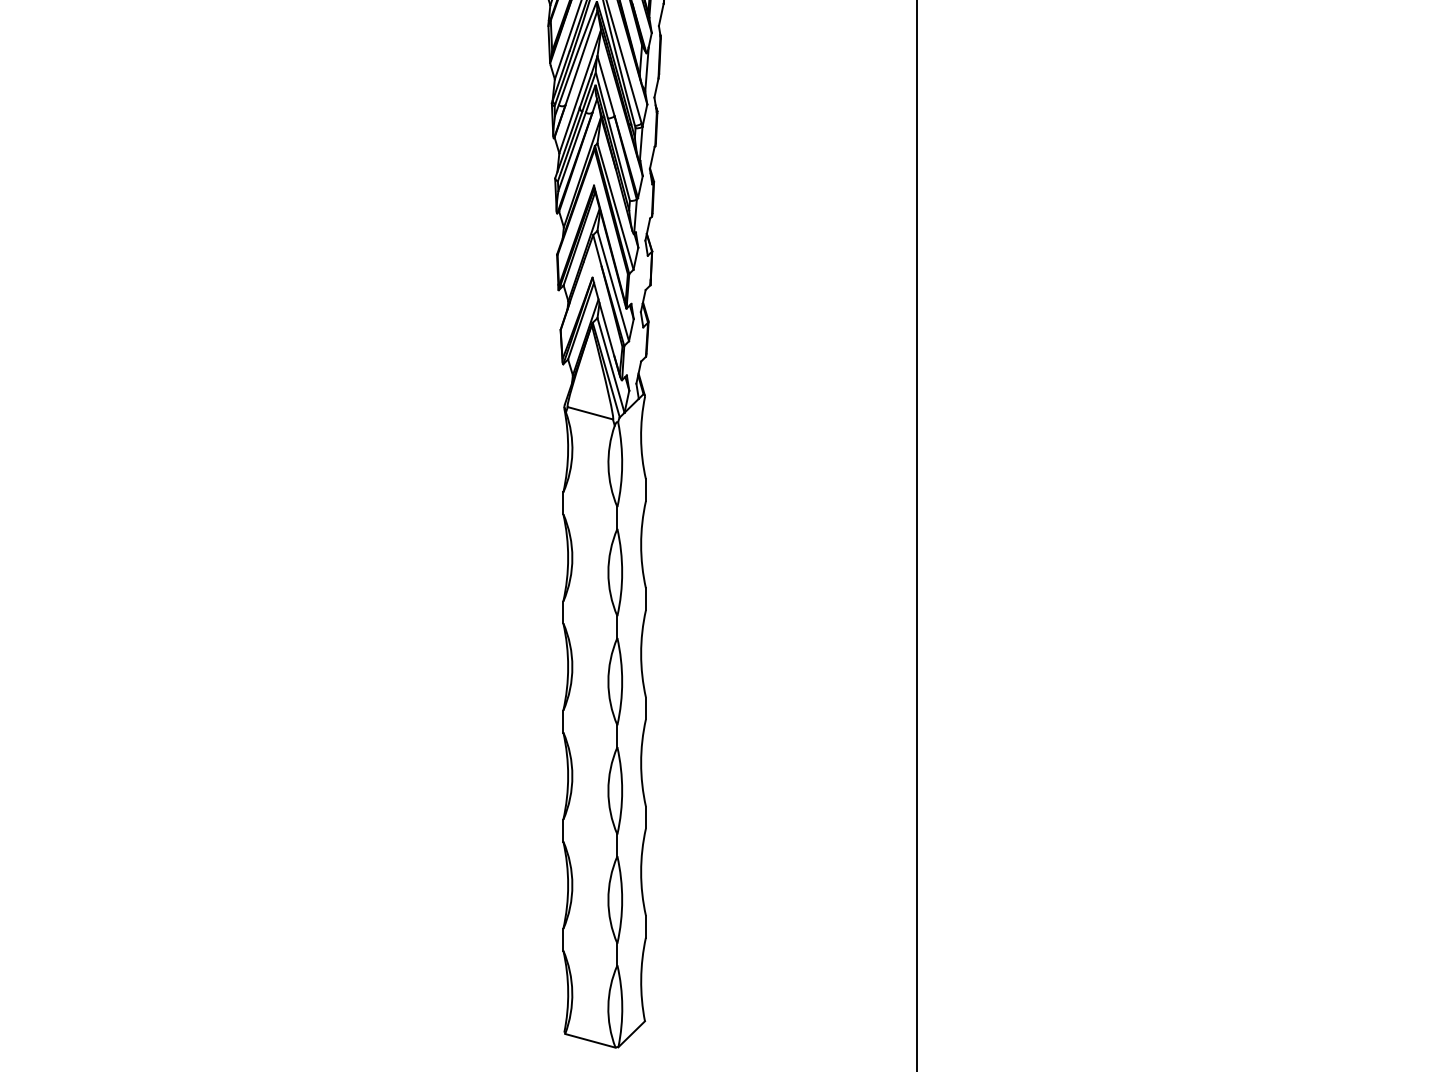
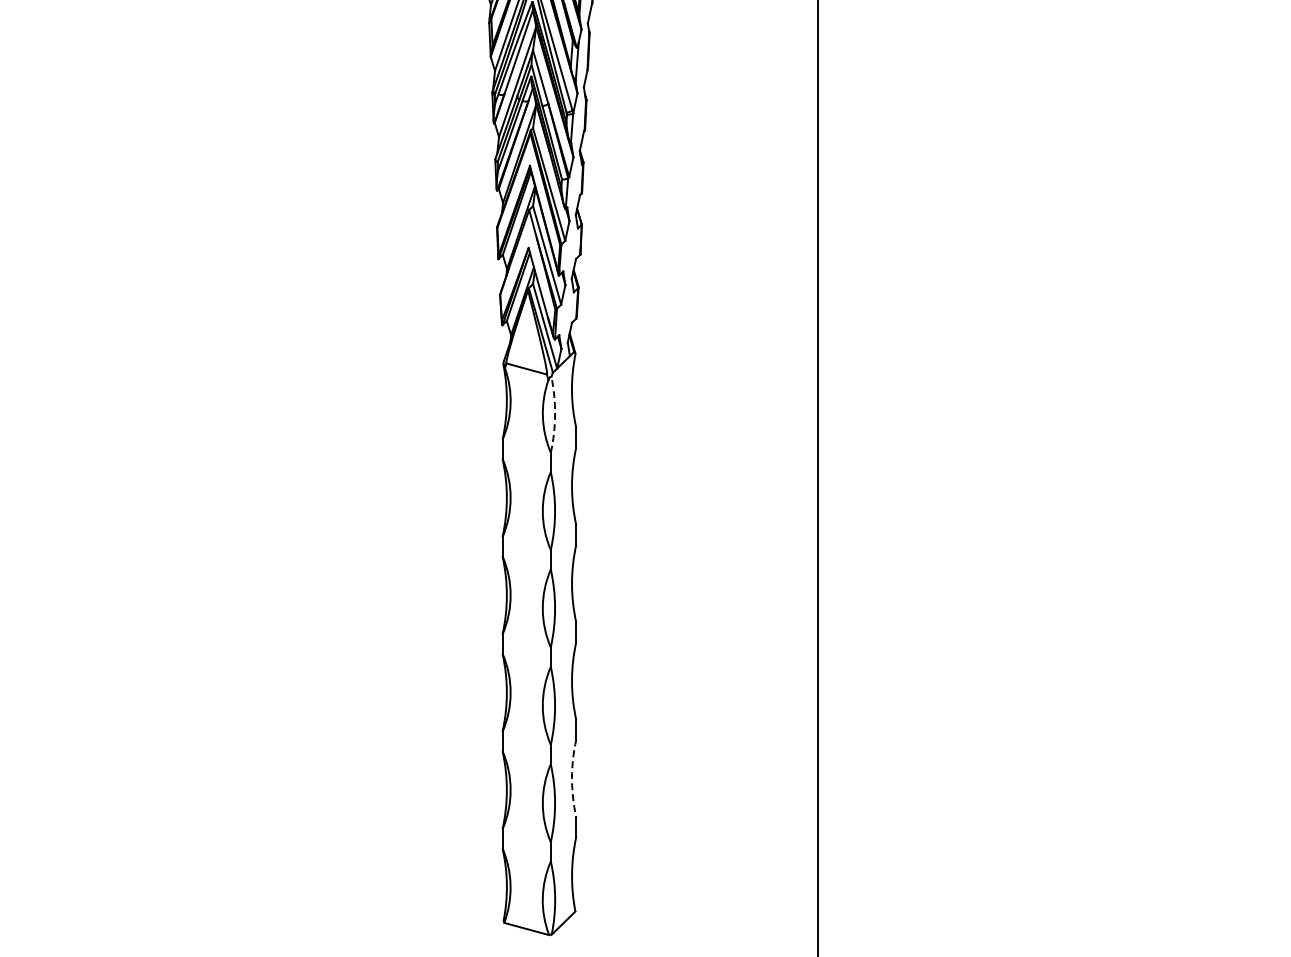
arc: (622, 465) -> (555, 415), solid -> dashed
arc: (641, 872) -> (572, 778), solid -> dashed

